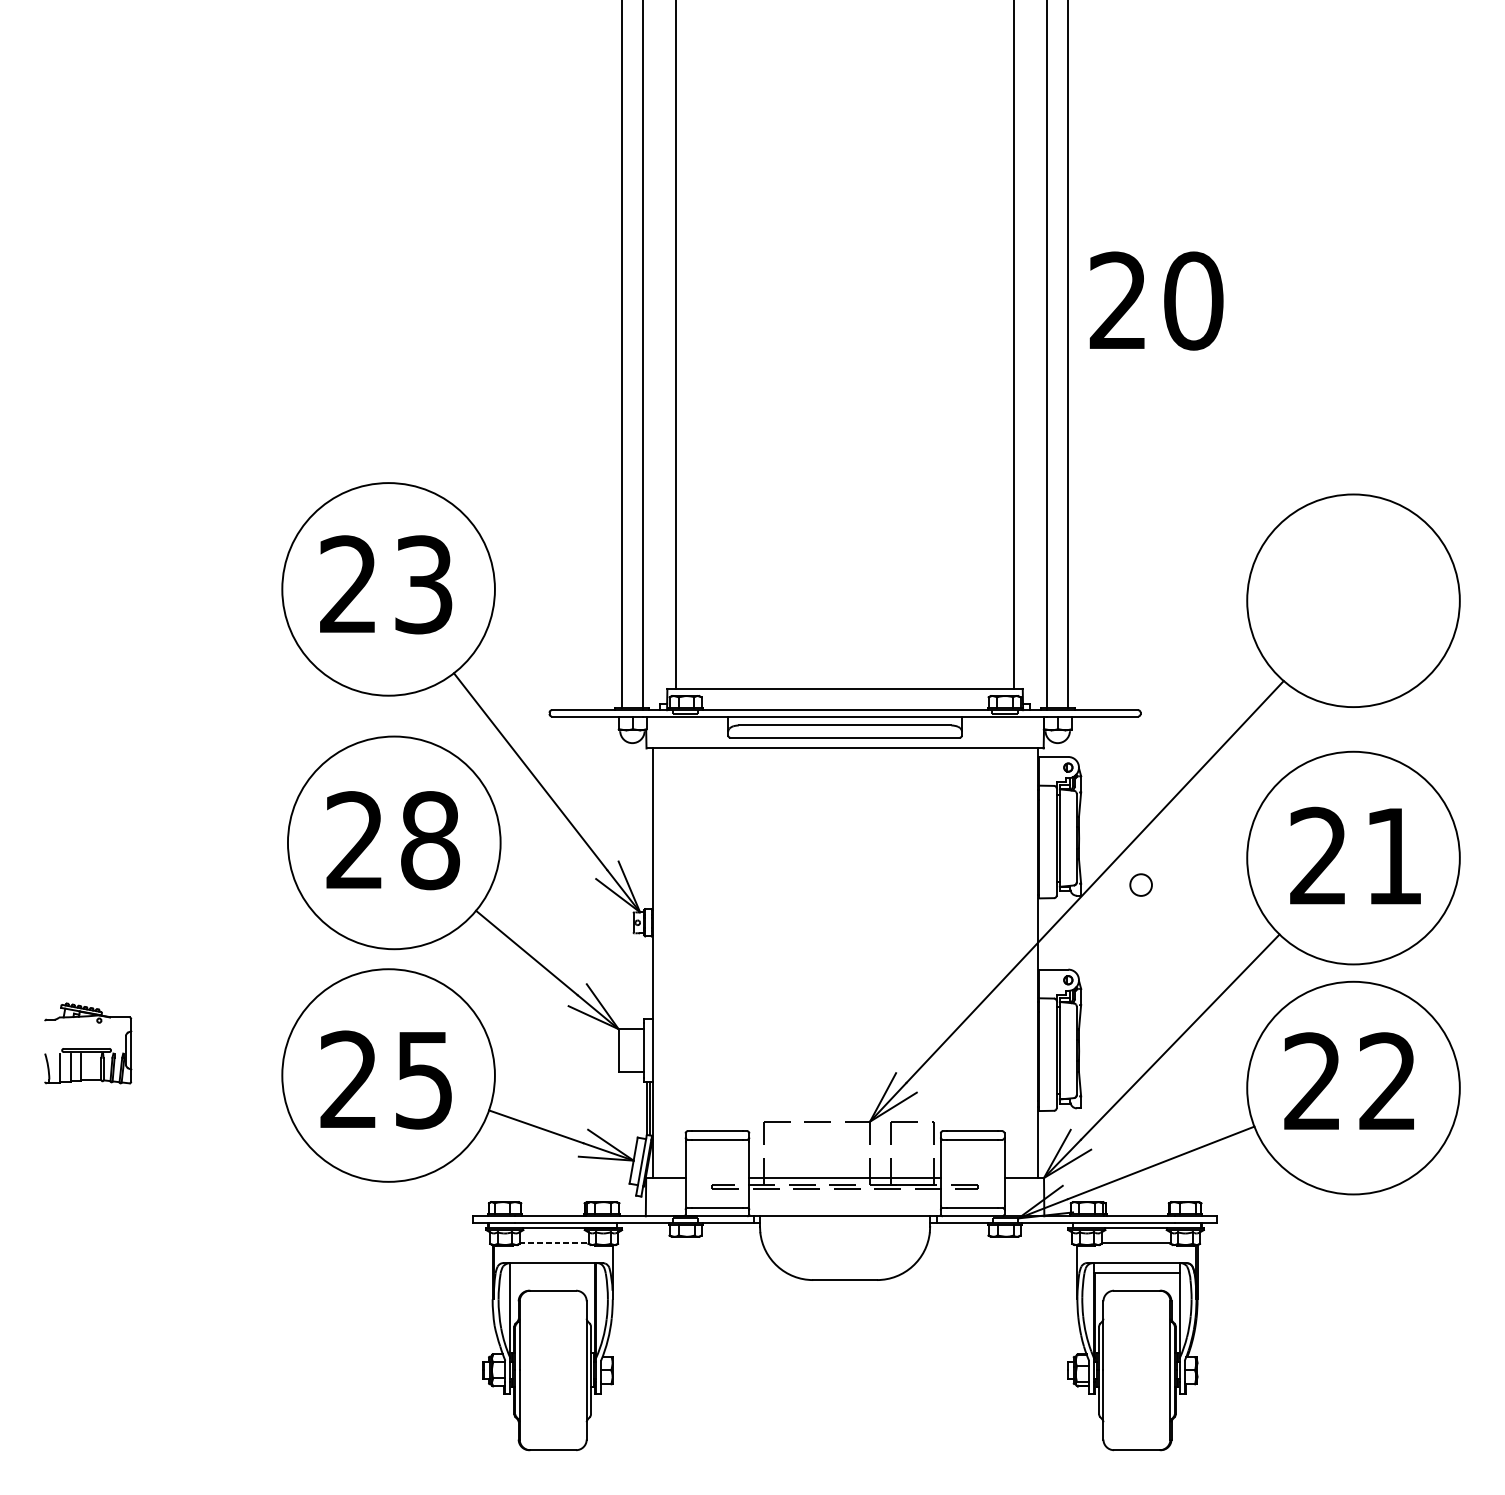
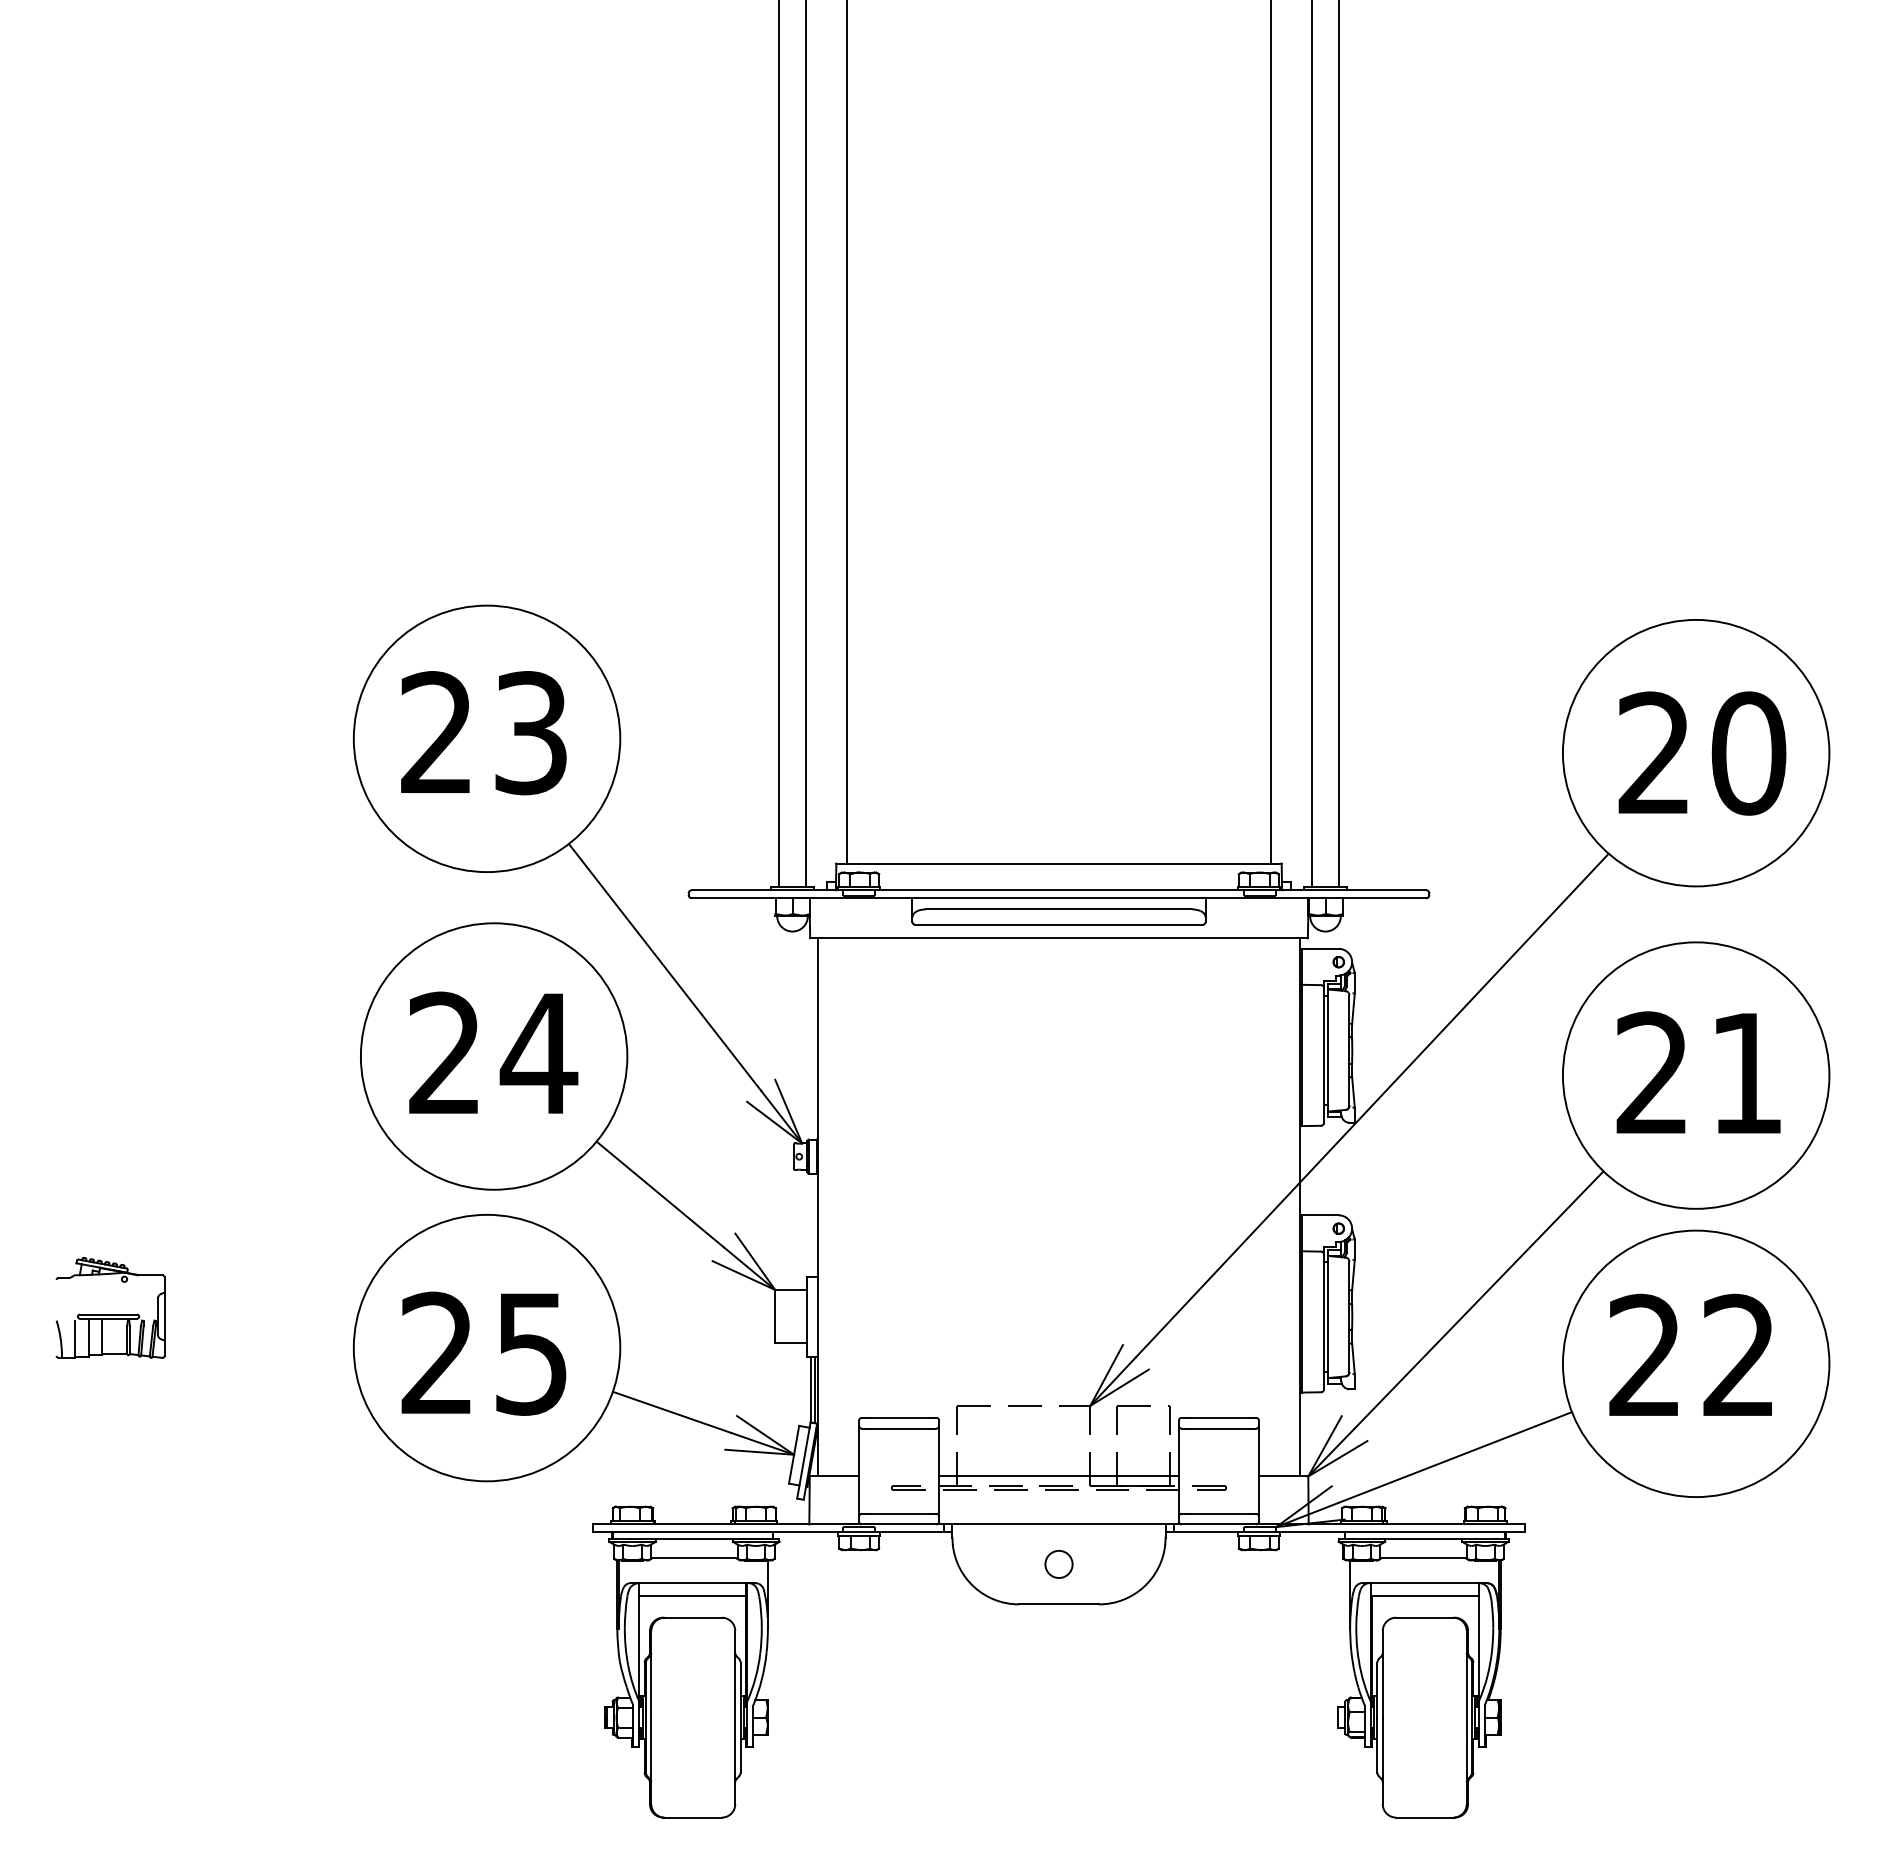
text: (1156, 301) -> (1702, 753), moved
text: (429, 840) -> (538, 1053), 28 -> 24
circle: (1140, 885) -> (1058, 1564), moved
line: (554, 1242) -> (694, 1557), dashed -> solid
line: (552, 1272) -> (692, 1595), added

